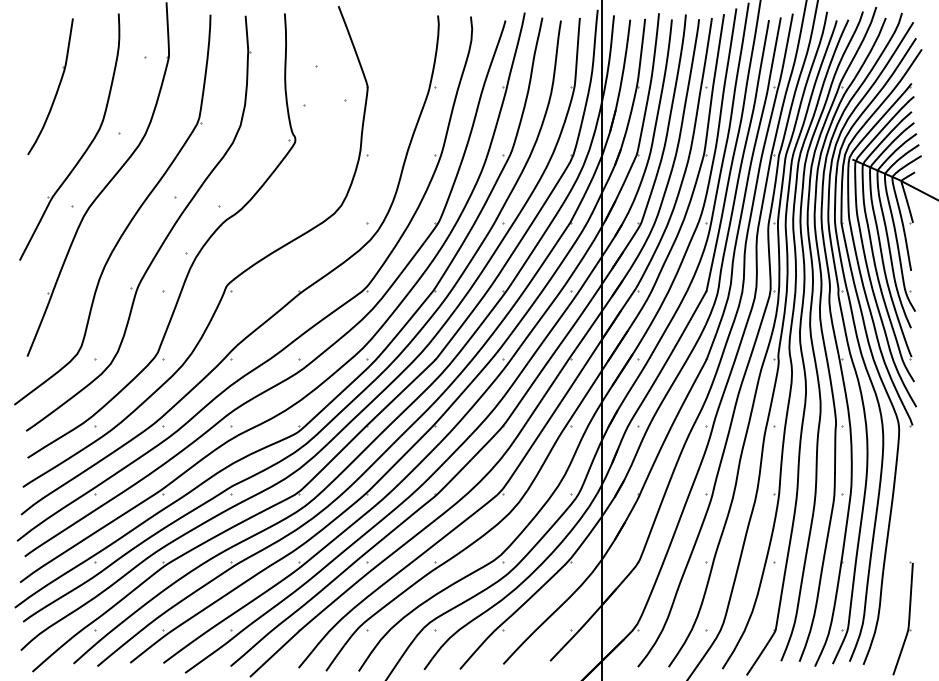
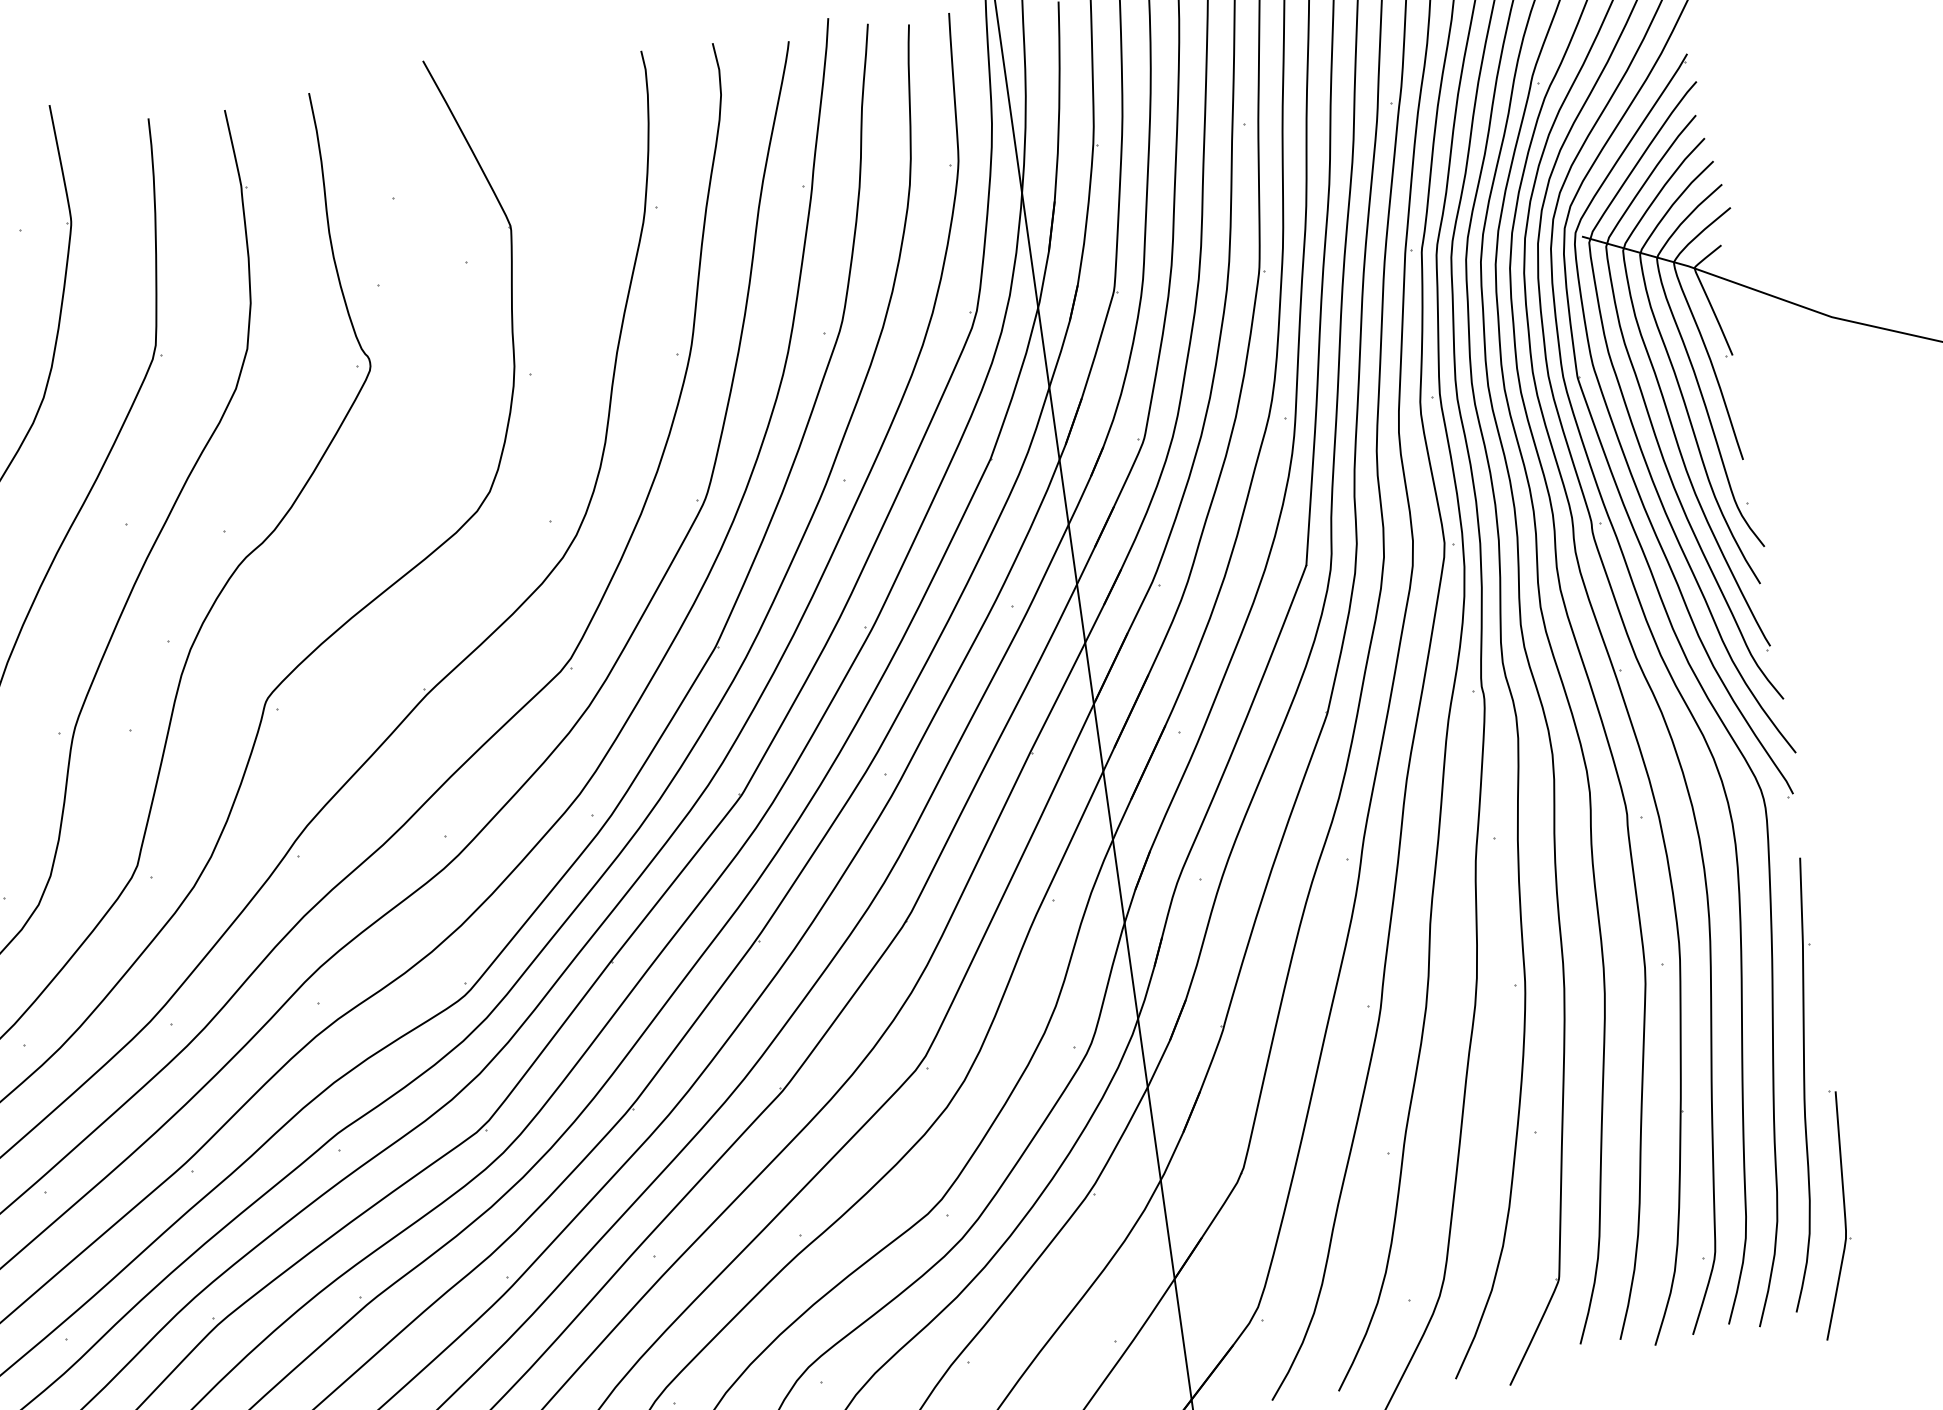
part: (896, 557) -> (1798, 1084), added

